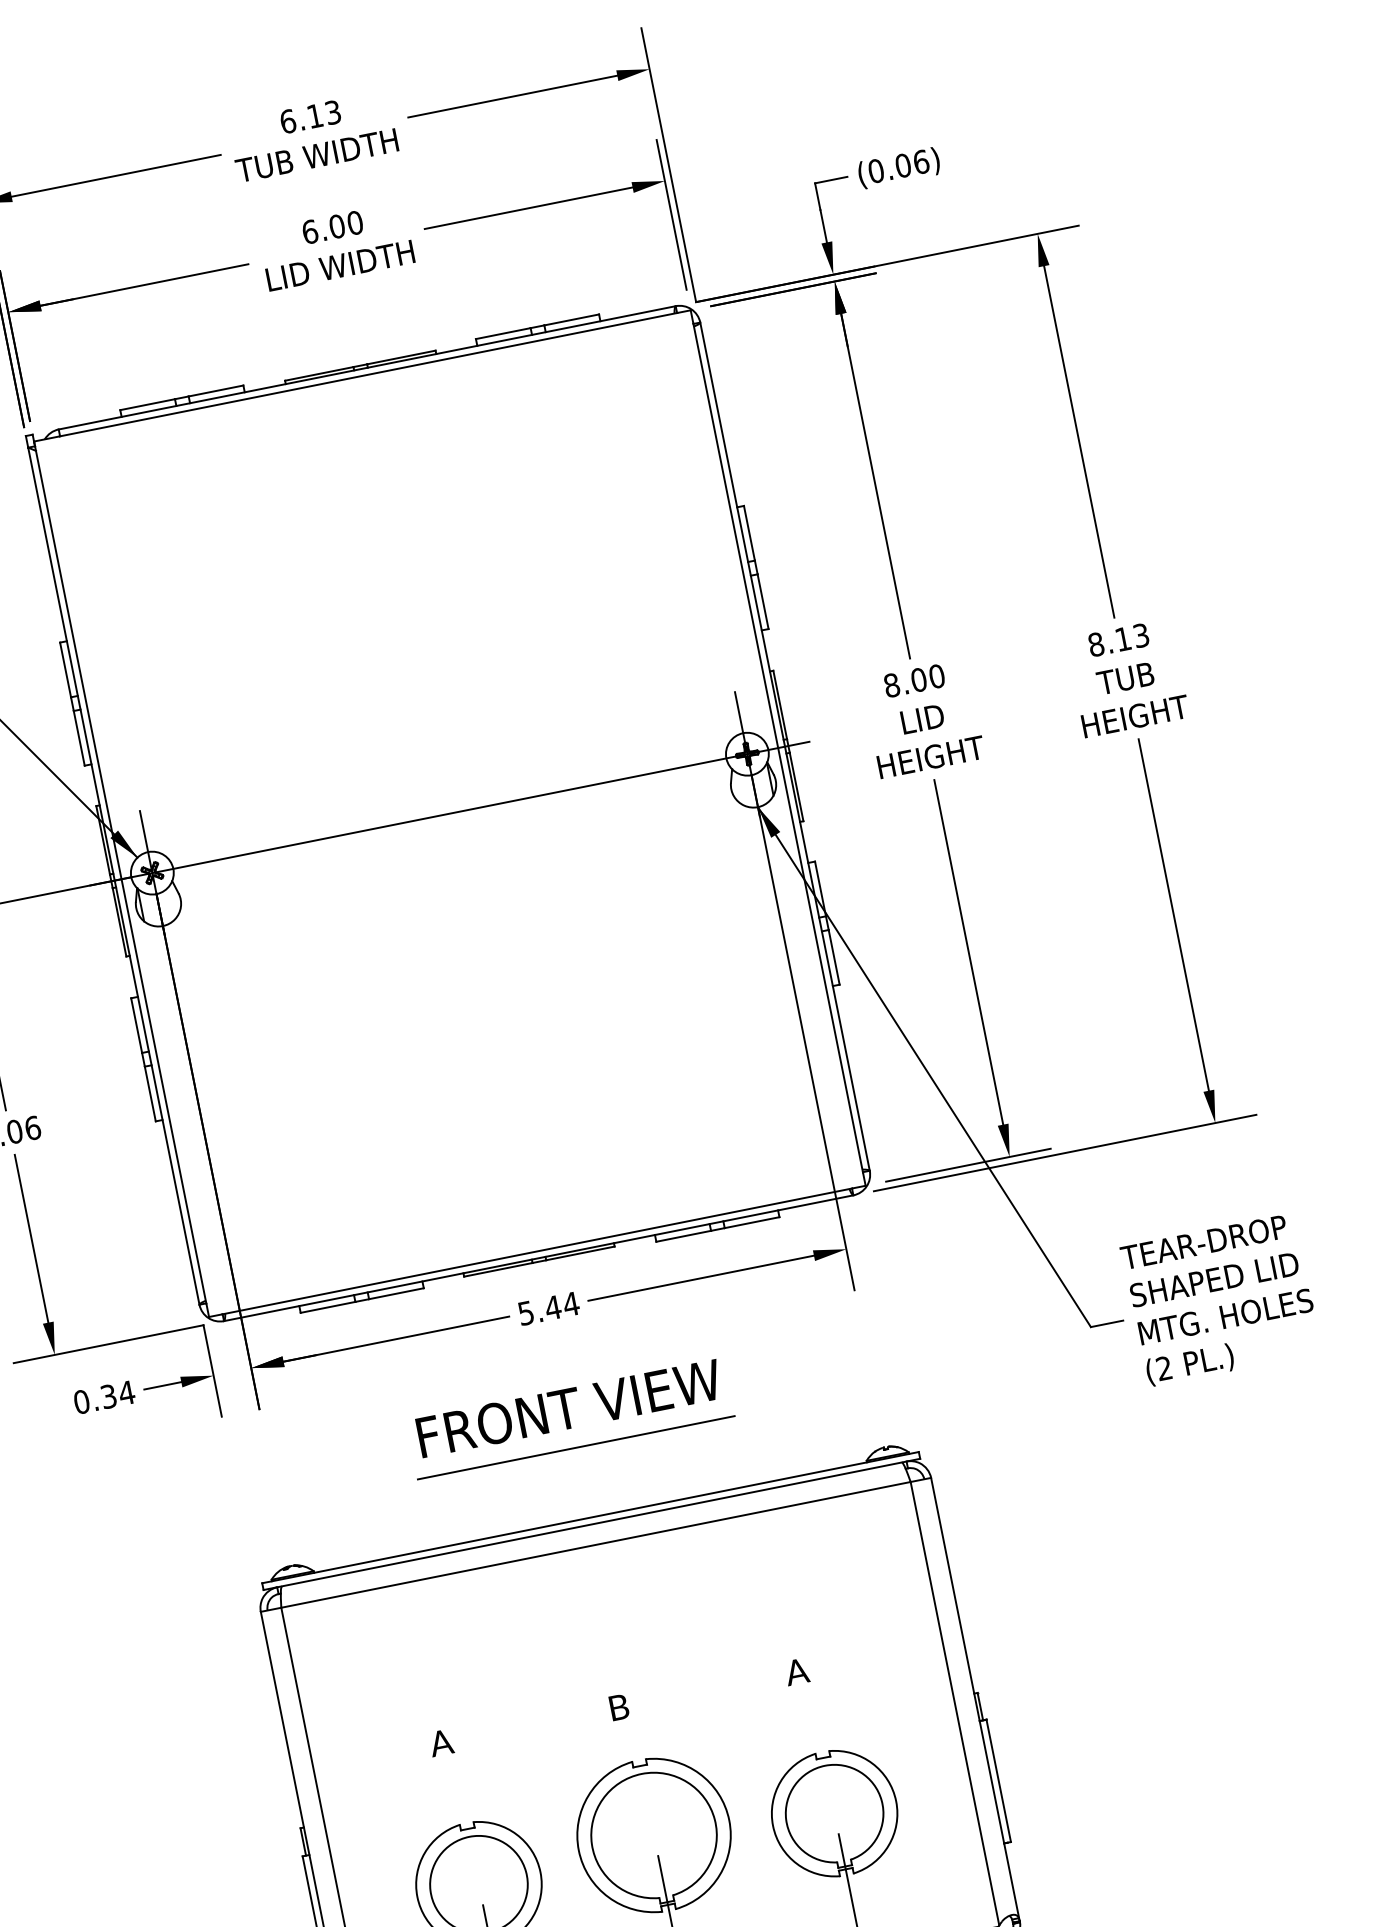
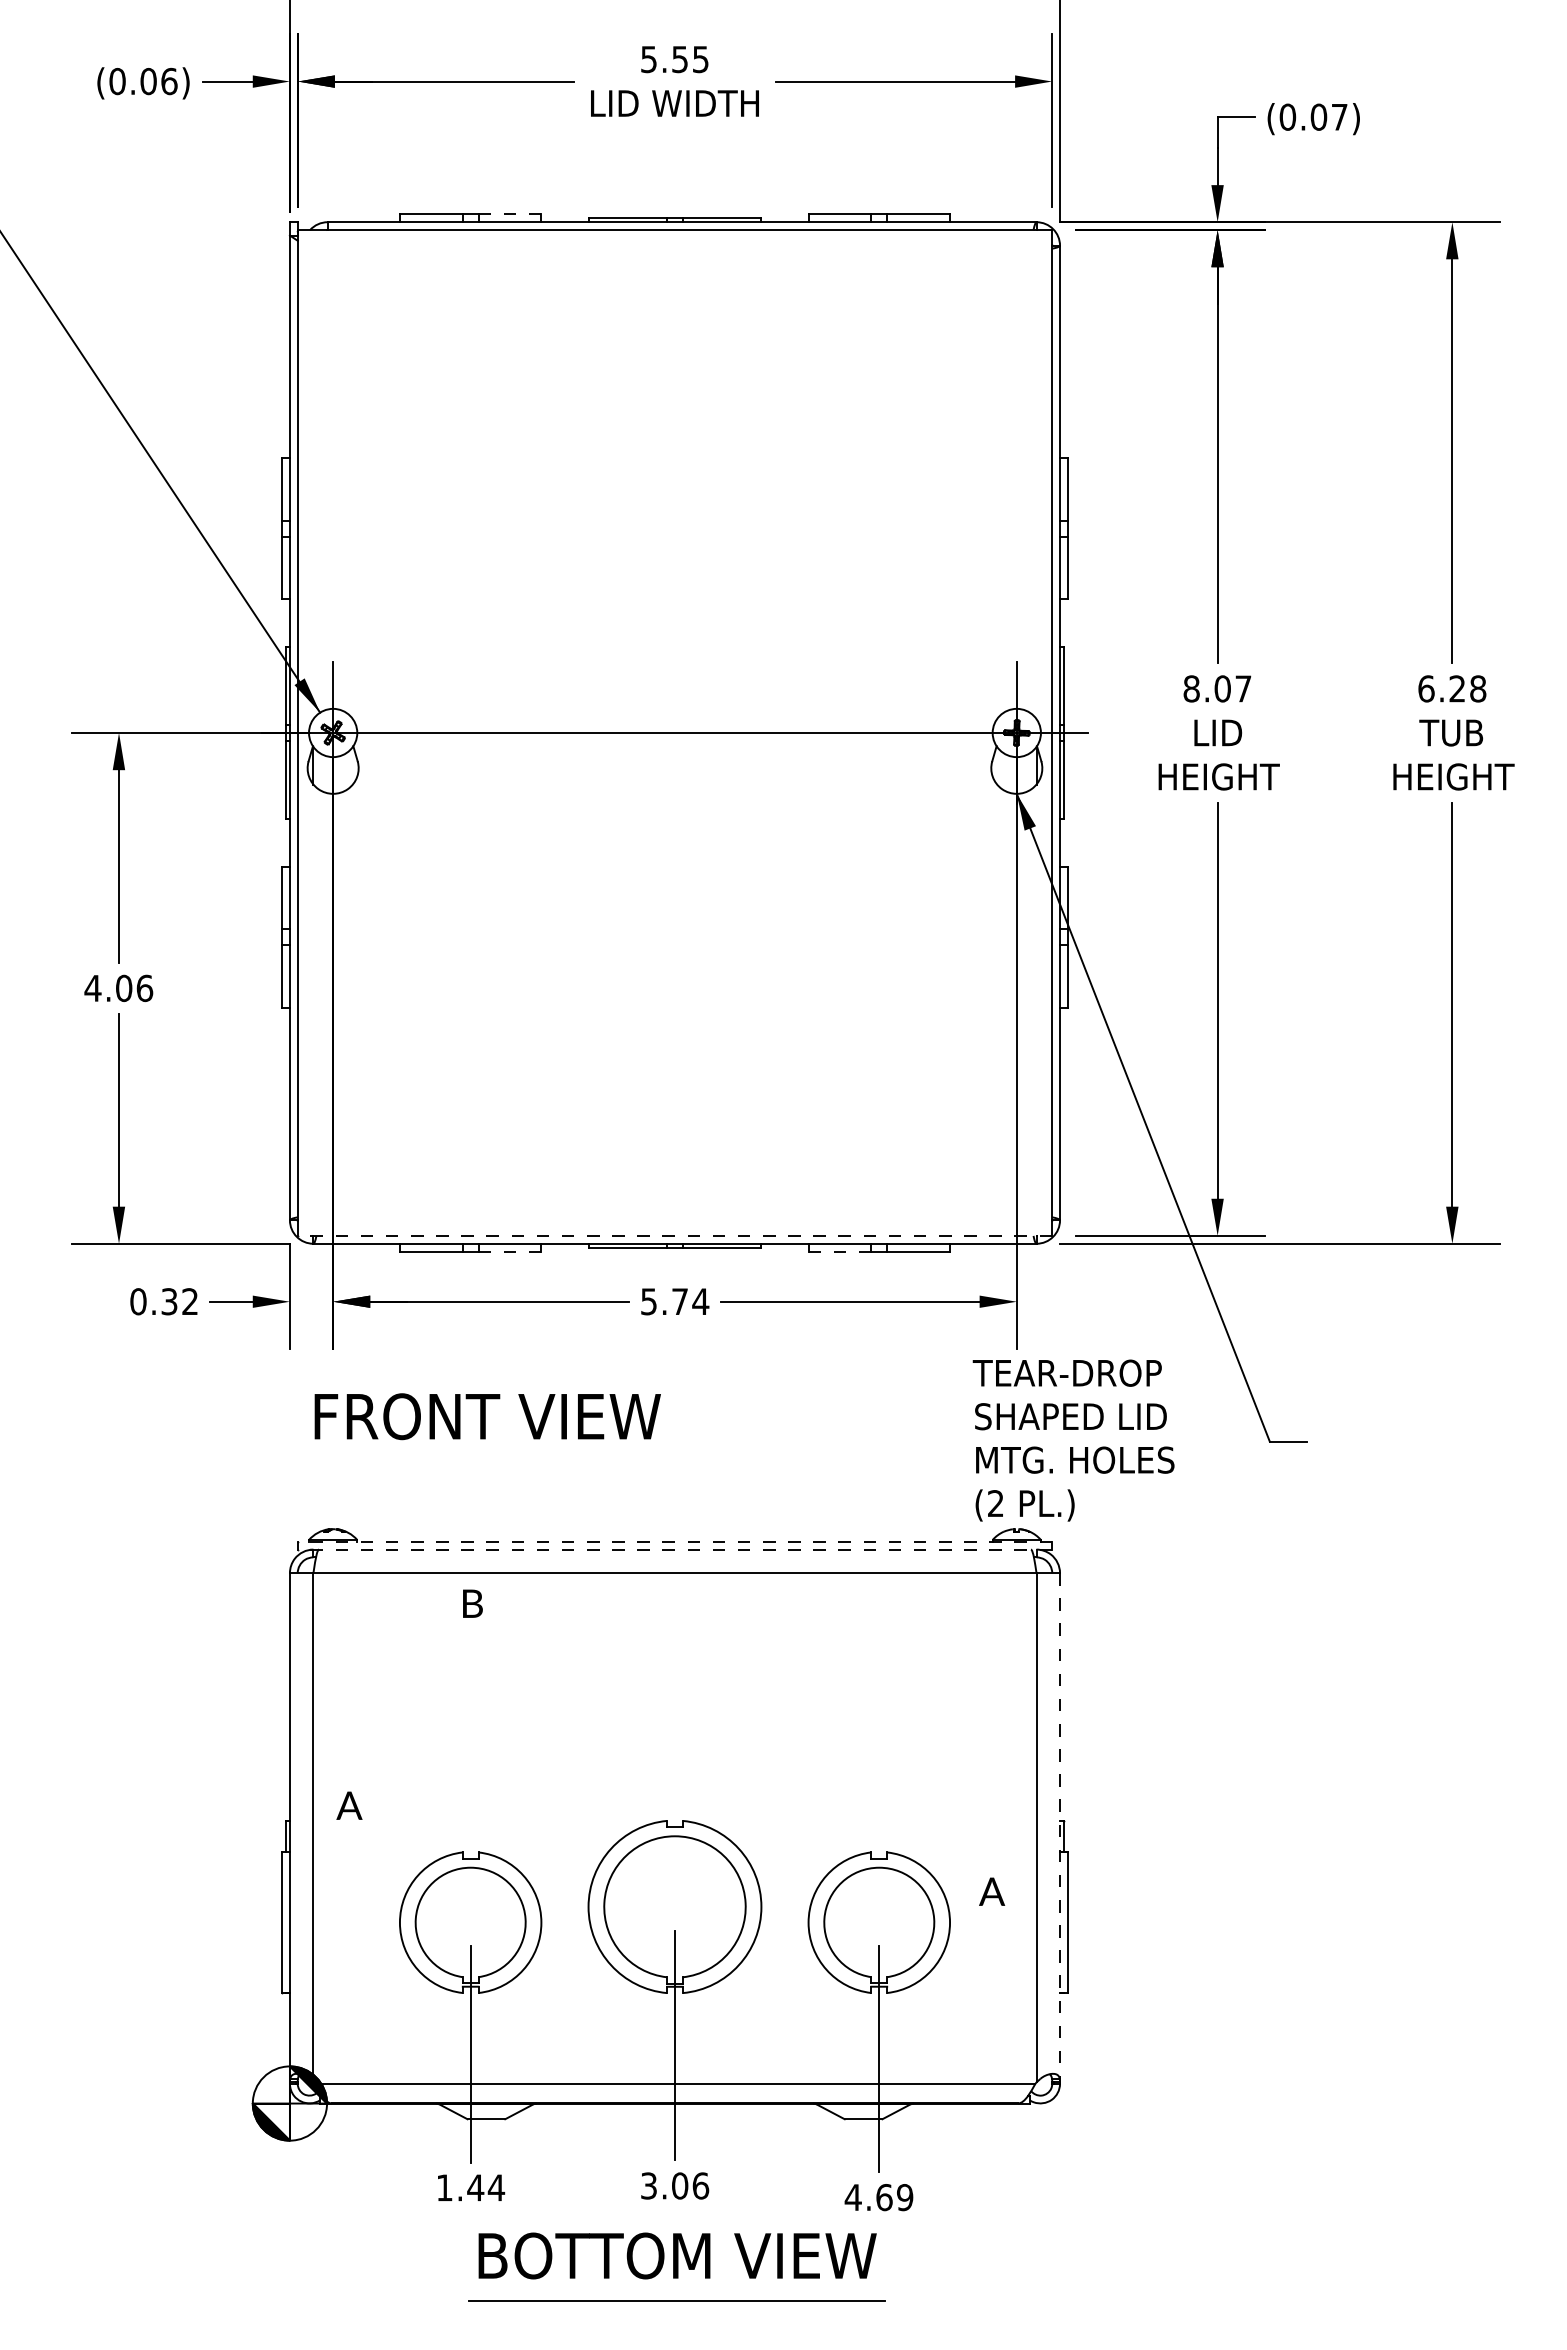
text: (921, 161) -> (1339, 116), (0.06) -> (0.07)
text: (333, 227) -> (675, 59), 6.00 -> 5.55
line: (216, 390) -> (510, 214), solid -> dashed
text: (1118, 639) -> (1452, 688), 8.13 -> 6.28
text: (936, 676) -> (1243, 688), 8.00 -> 8.07
line: (683, 1236) -> (839, 1251), solid -> dashed
line: (536, 1251) -> (674, 1235), solid -> dashed
line: (396, 1293) -> (509, 1251), solid -> dashed
text: (1220, 1299) -> (1073, 1440), moved
text: (552, 1307) -> (679, 1301), 5.44 -> 5.74
text: (126, 1392) -> (189, 1301), 0.34 -> 0.32
text: (569, 1408) -> (487, 1416), moved
line: (576, 1447) -> (674, 1461), removed
line: (590, 1517) -> (674, 1541), solid -> dashed
line: (591, 1524) -> (674, 1549), solid -> dashed
text: (797, 1671) -> (992, 1891), moved
line: (975, 1699) -> (1060, 1827), solid -> dashed
text: (618, 1707) -> (472, 1603), moved
text: (441, 1742) -> (349, 1805), moved

